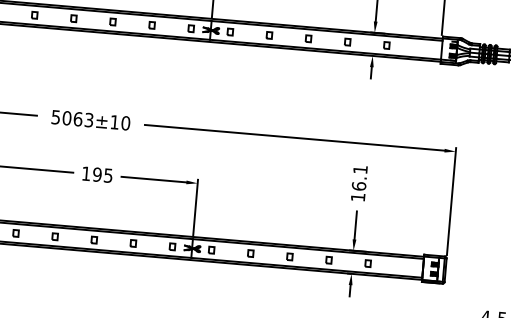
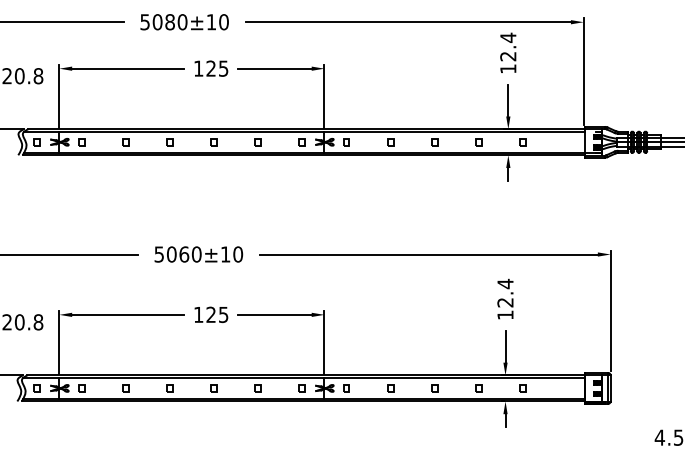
text: (88, 120) -> (196, 254), 5063±10 -> 5060±10
text: (97, 174) -> (211, 314), 195 -> 125
text: (359, 177) -> (505, 292), 16.1 -> 12.4

